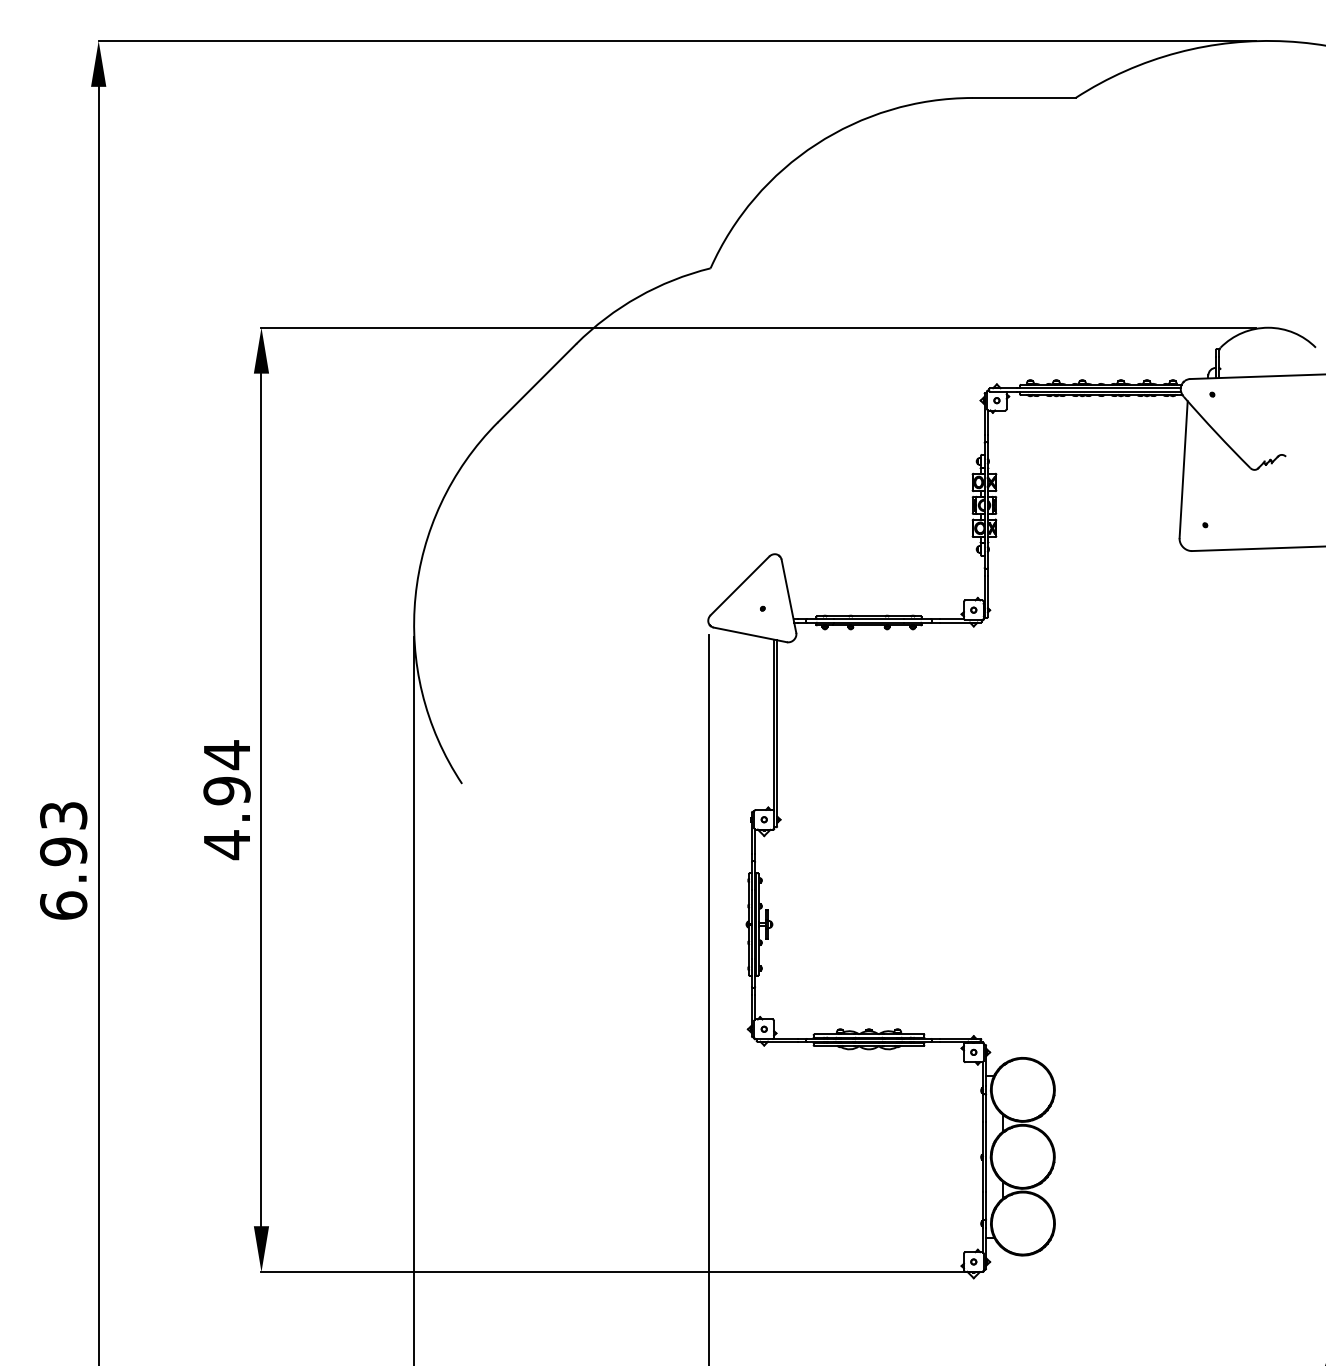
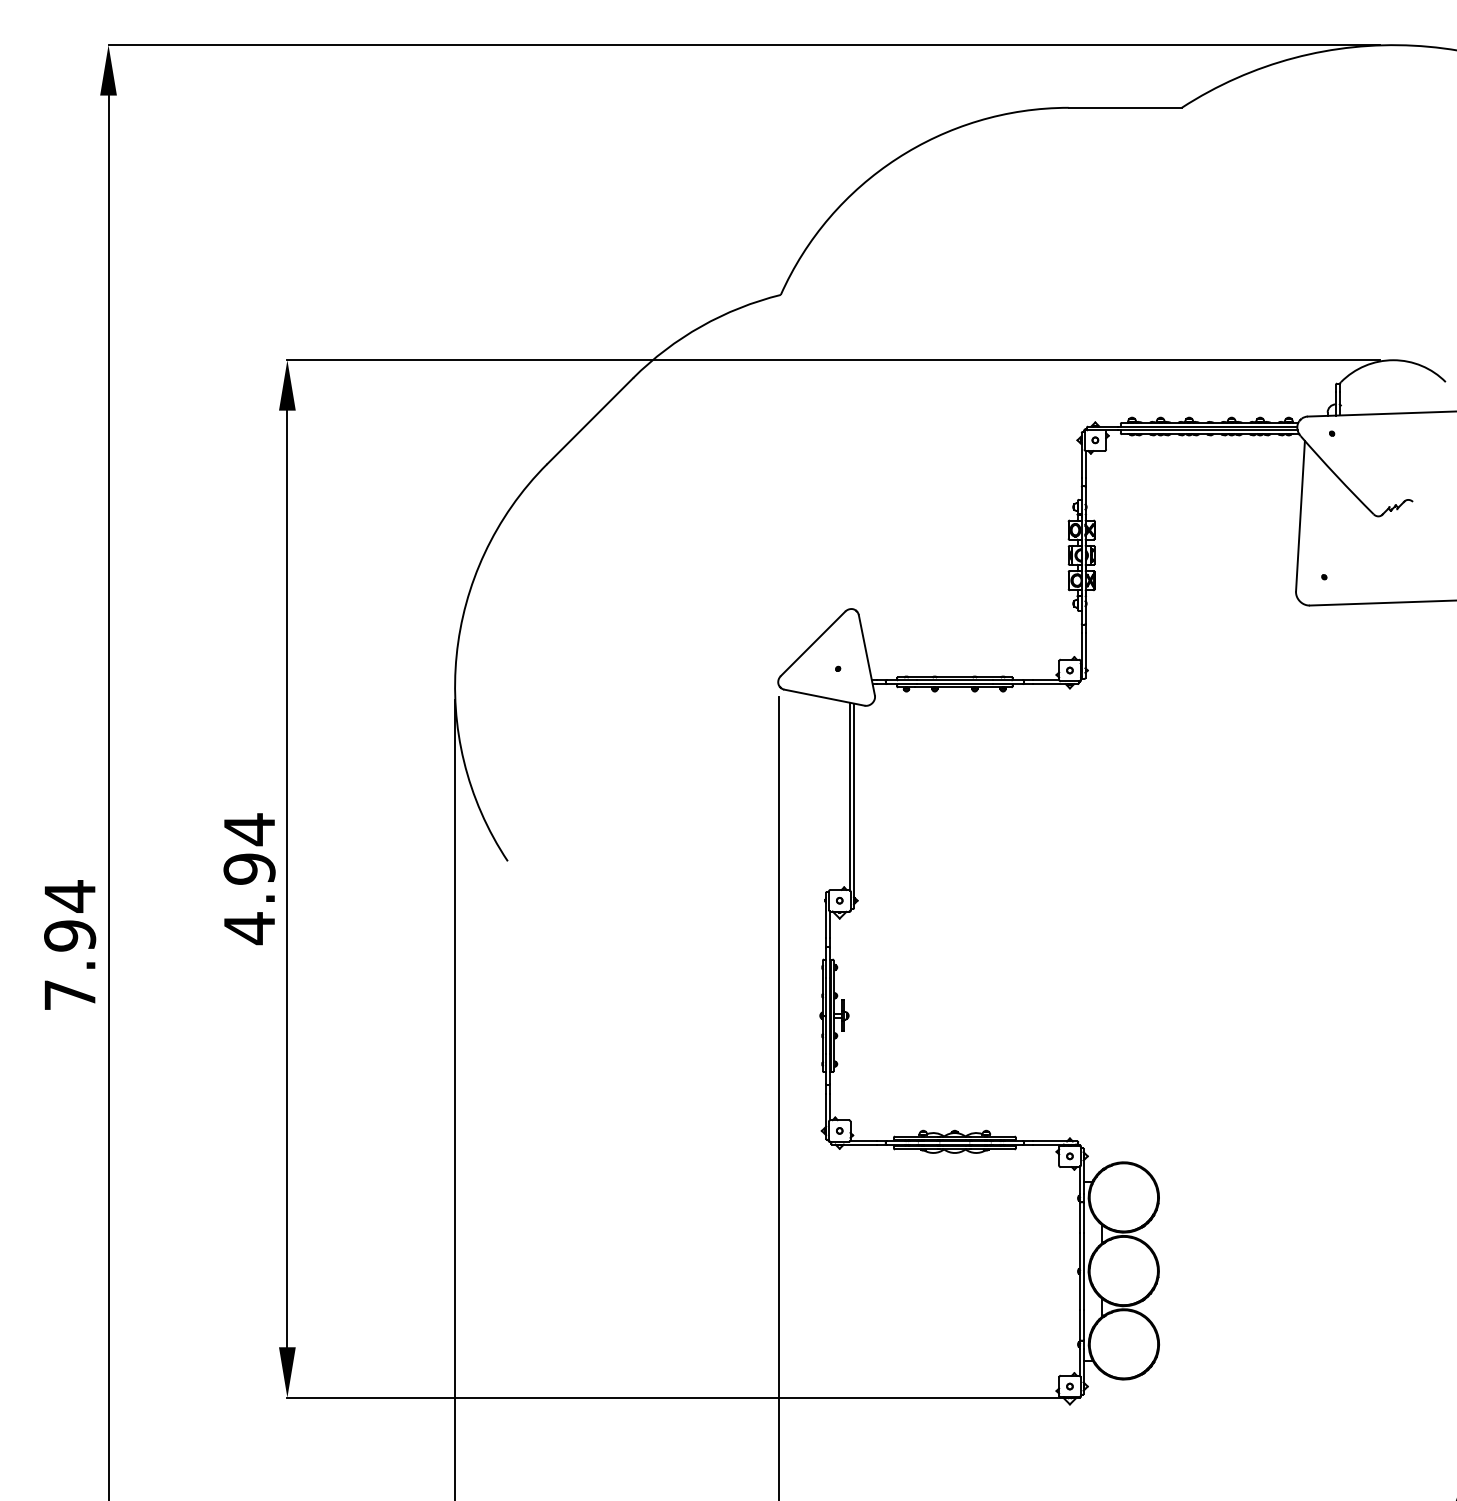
text: (63, 859) -> (69, 944), 6.93 -> 7.94

